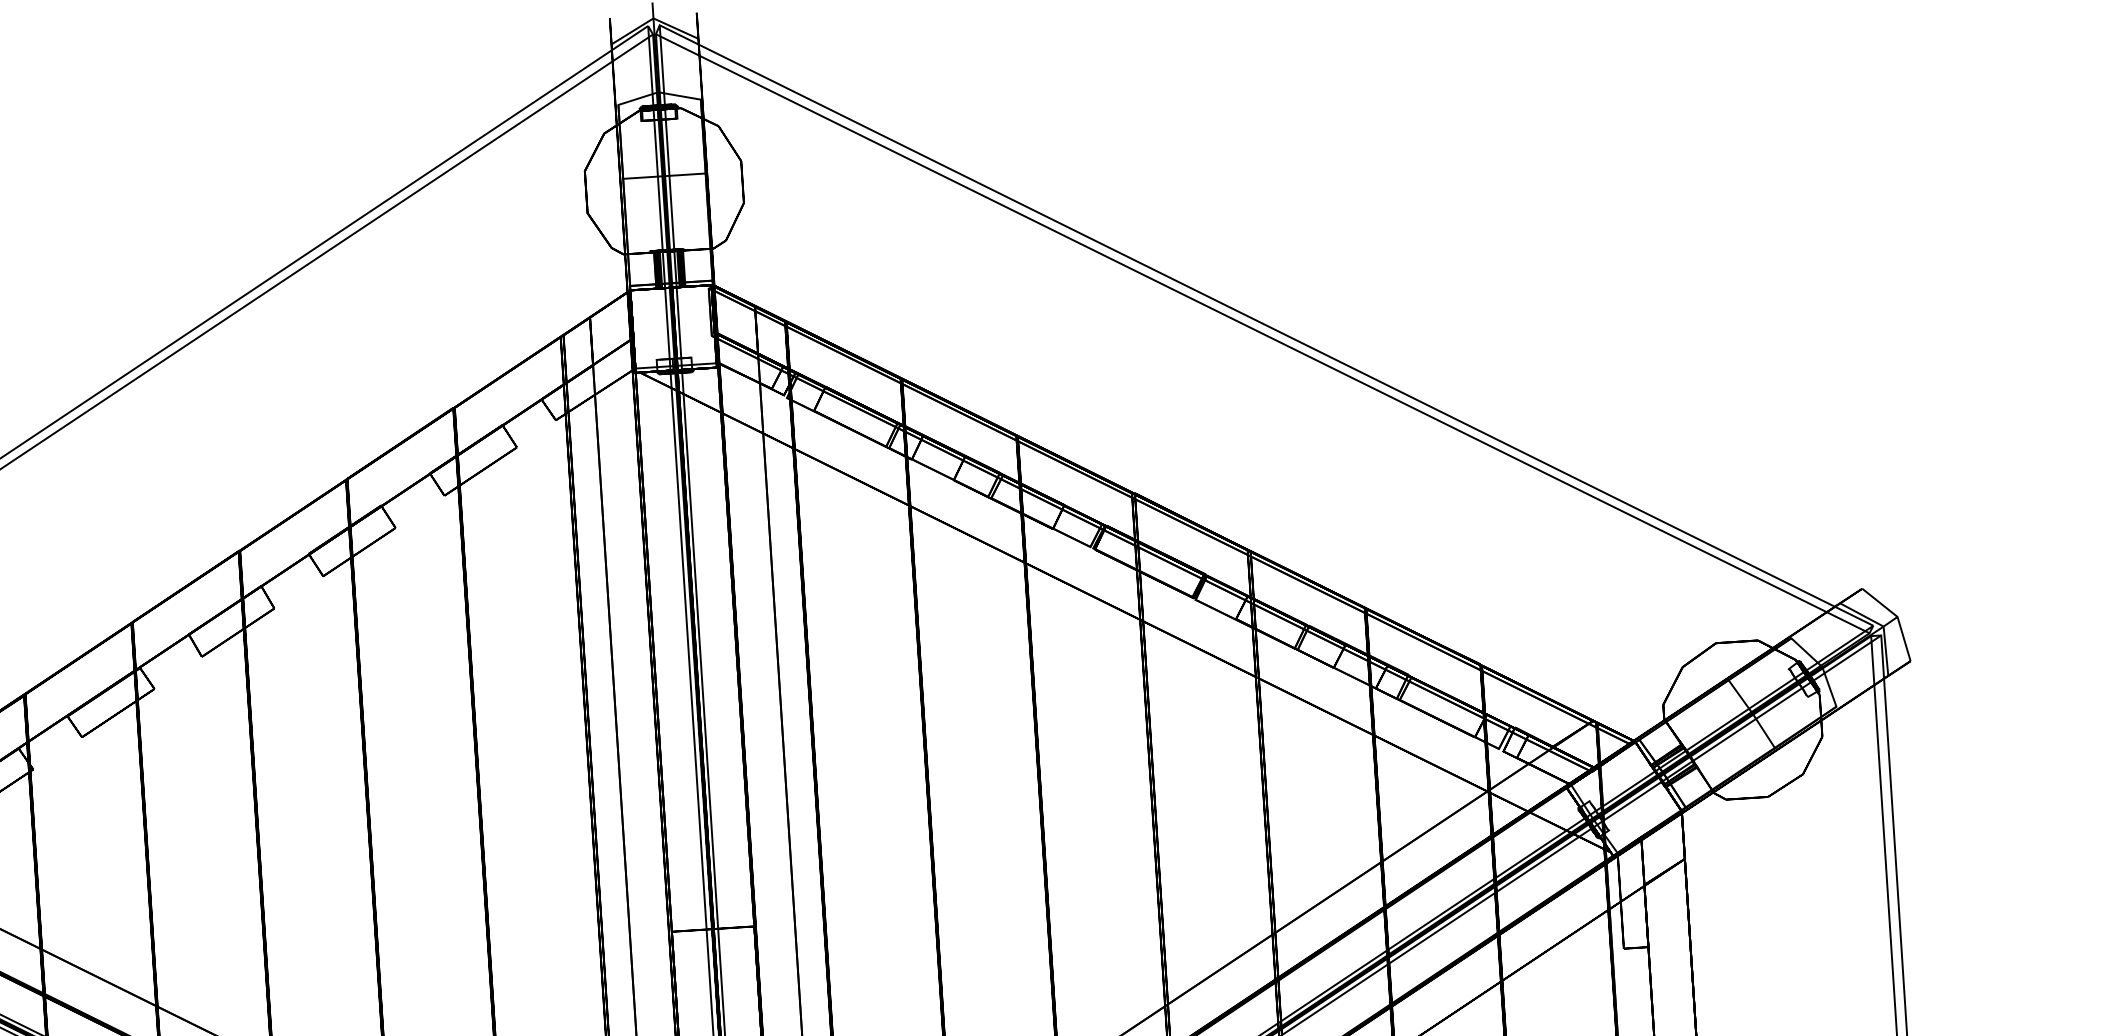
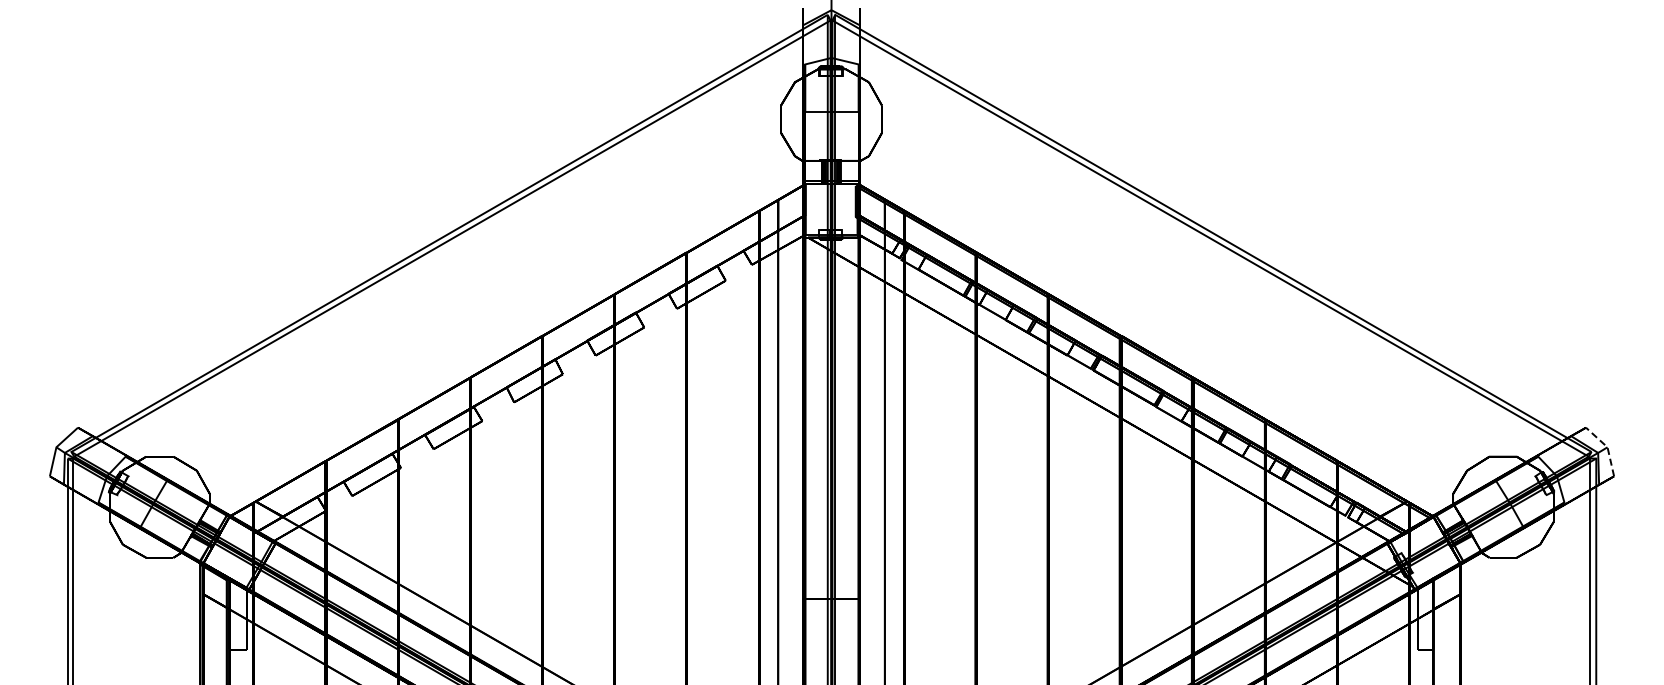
line: (1897, 617) -> (1607, 447), solid -> dashed

